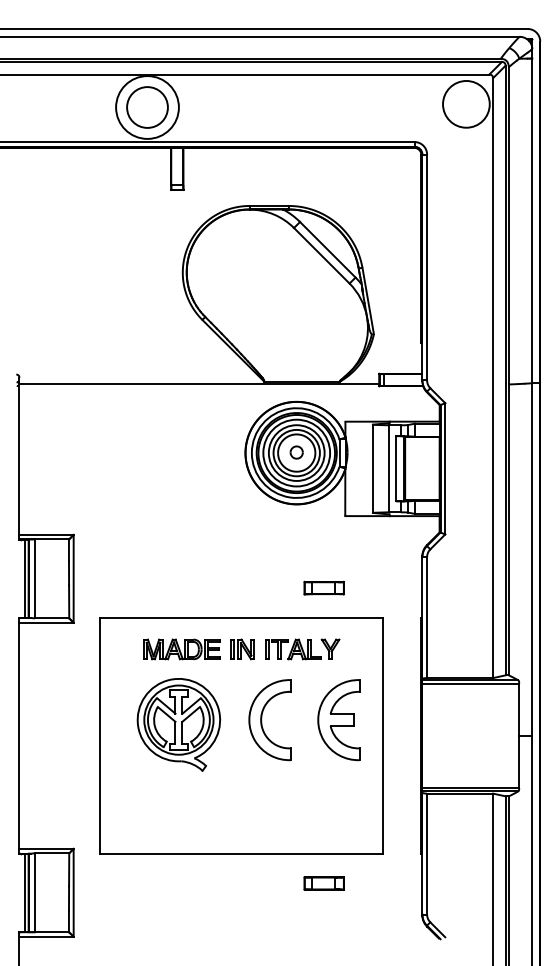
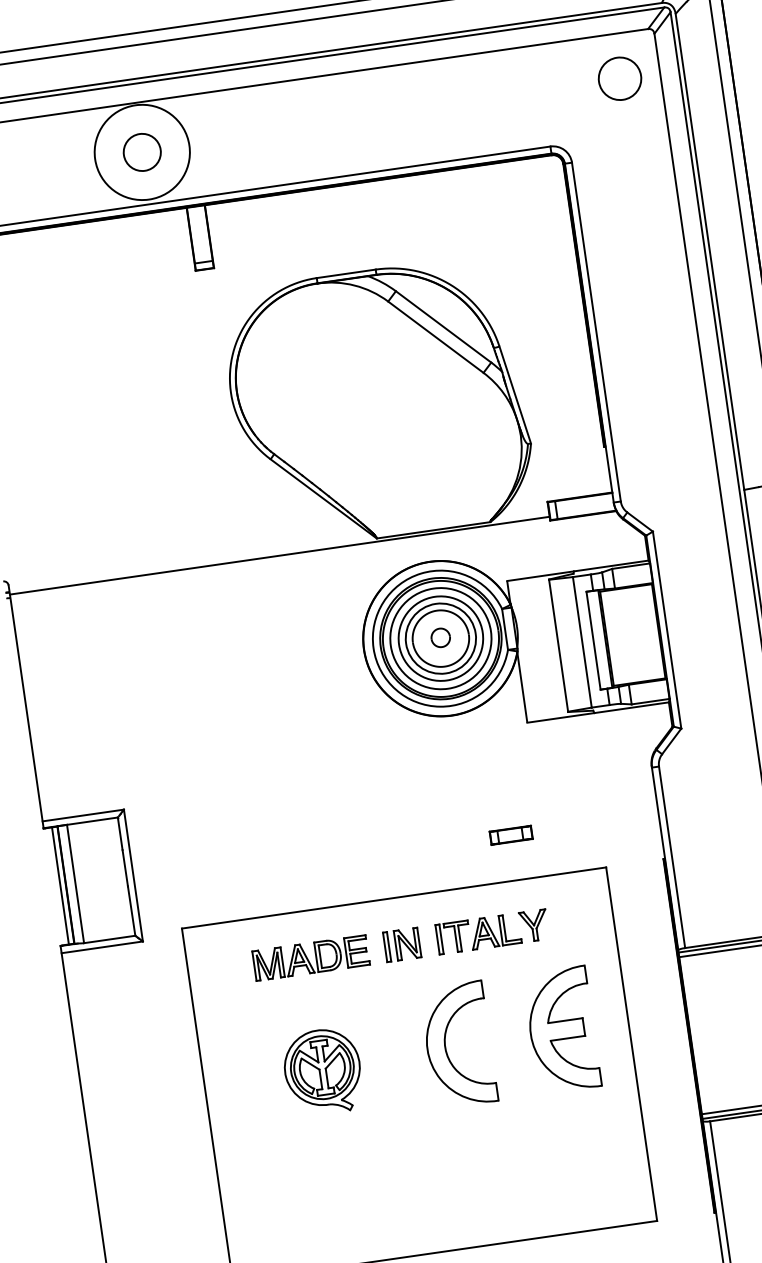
circle: (466, 104) -> (620, 78), size x0.6
circle: (147, 107) -> (142, 152), size x0.6
part: (323, 587) -> (510, 834), size x0.7
part: (178, 724) -> (322, 1071), size x0.6

